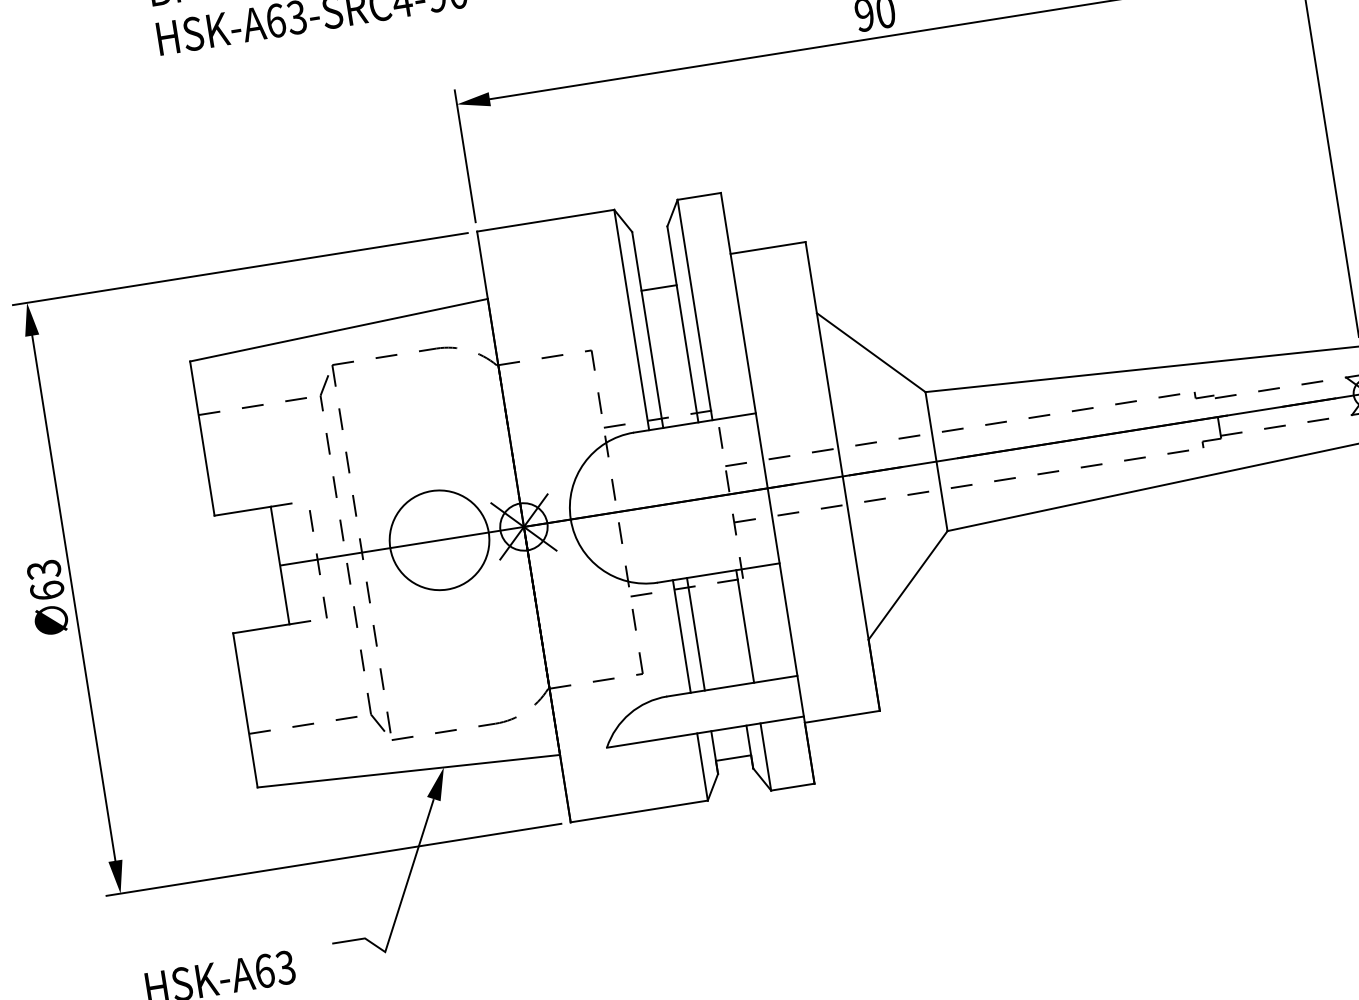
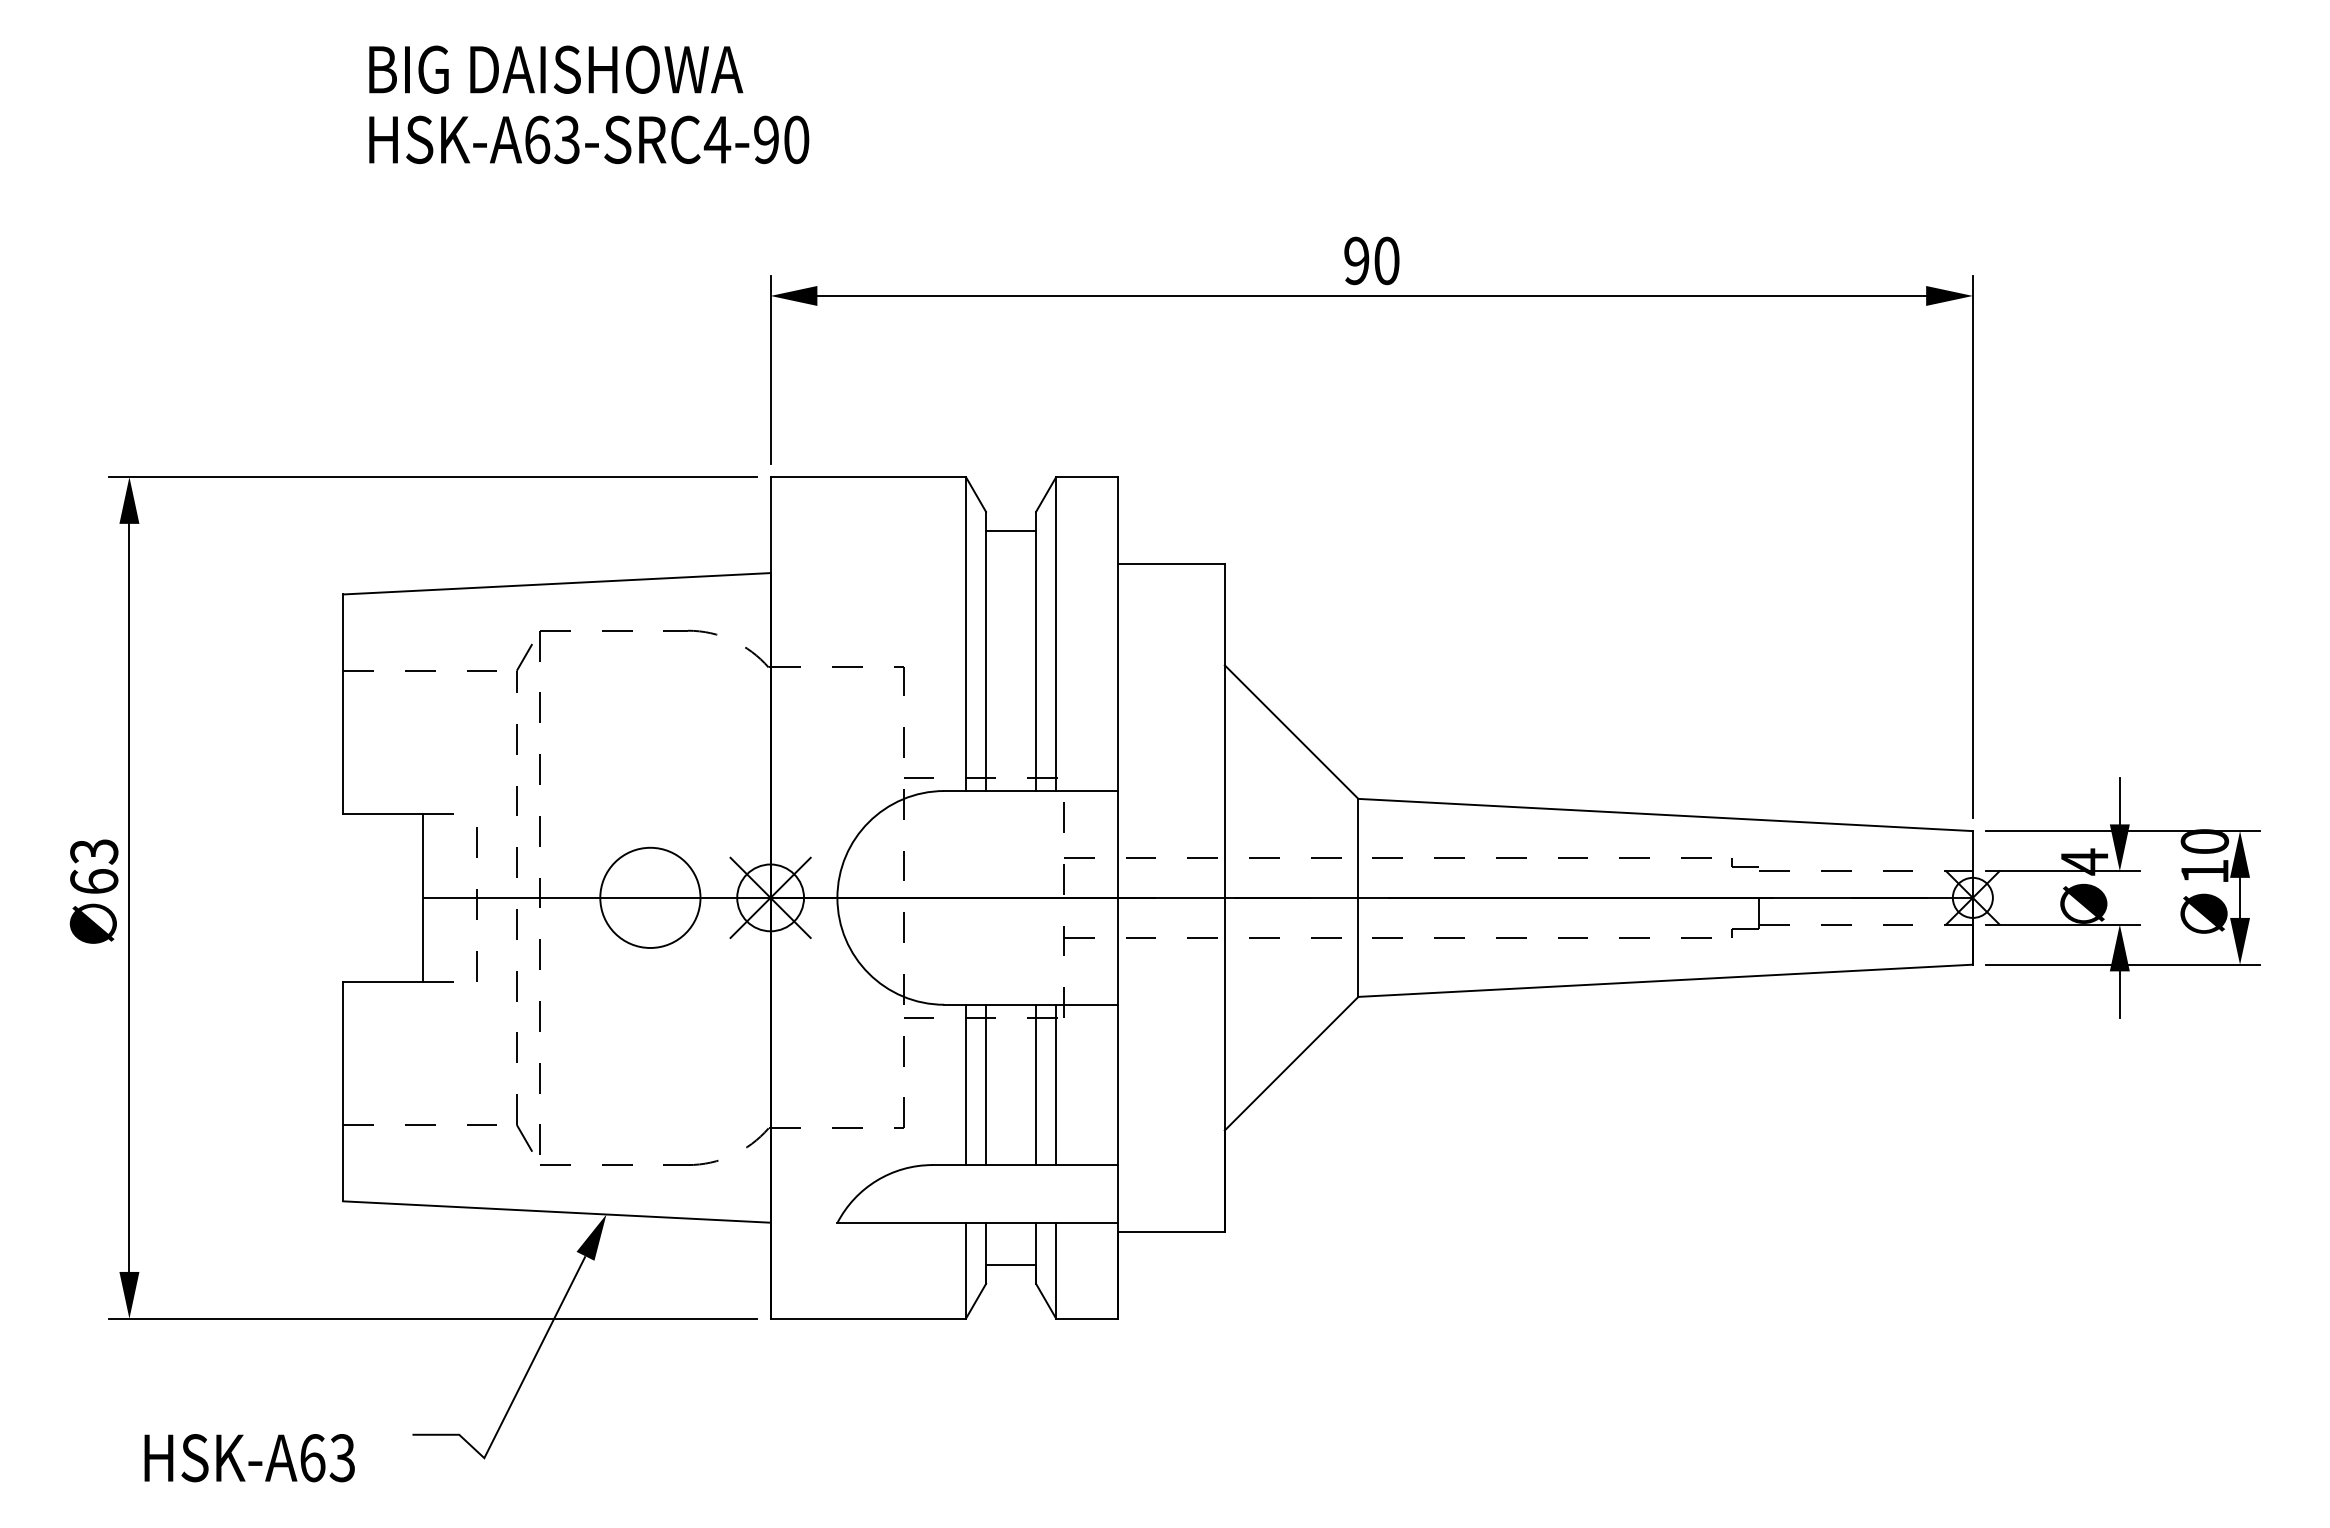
line: (659, 287) -> (1011, 530), moved
circle: (439, 540) -> (650, 897), size x0.71
line: (731, 628) -> (1036, 1084), added

